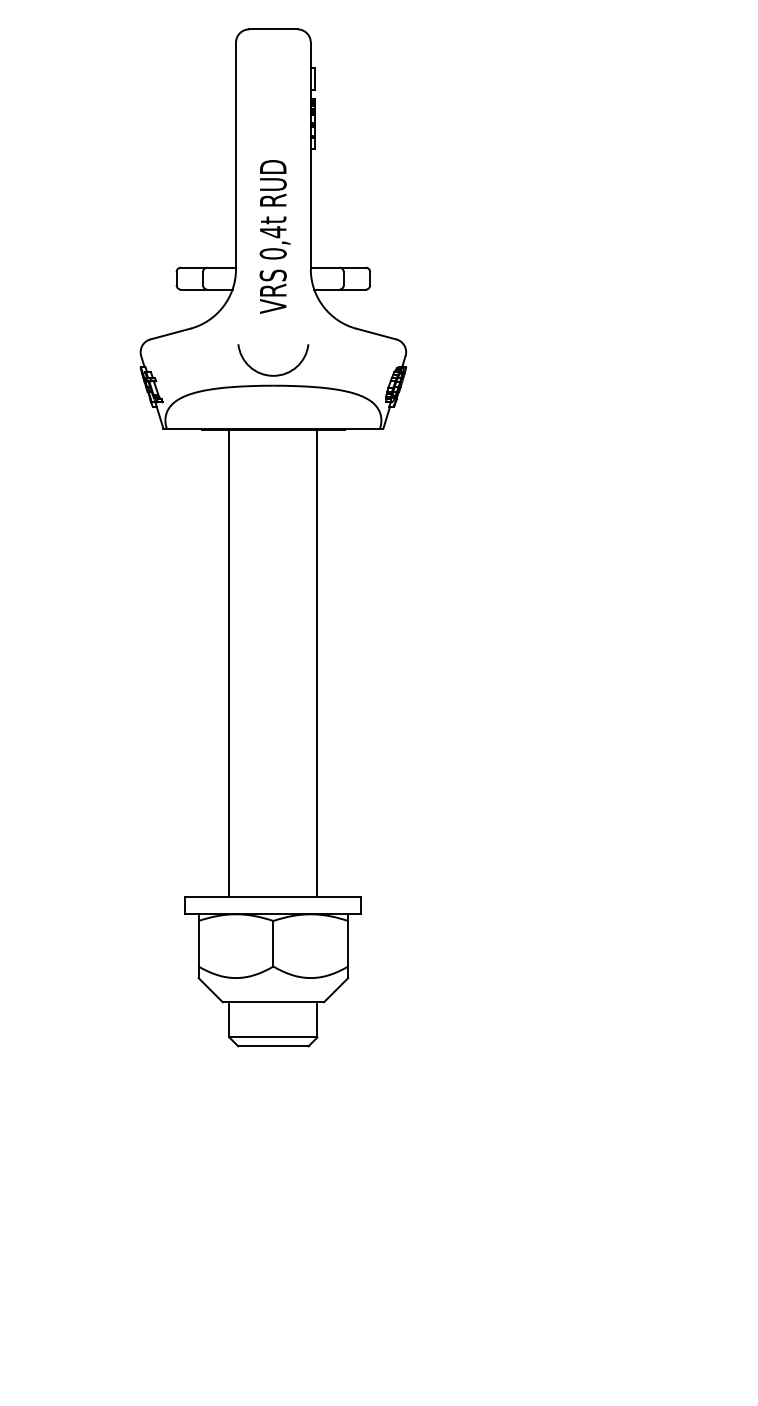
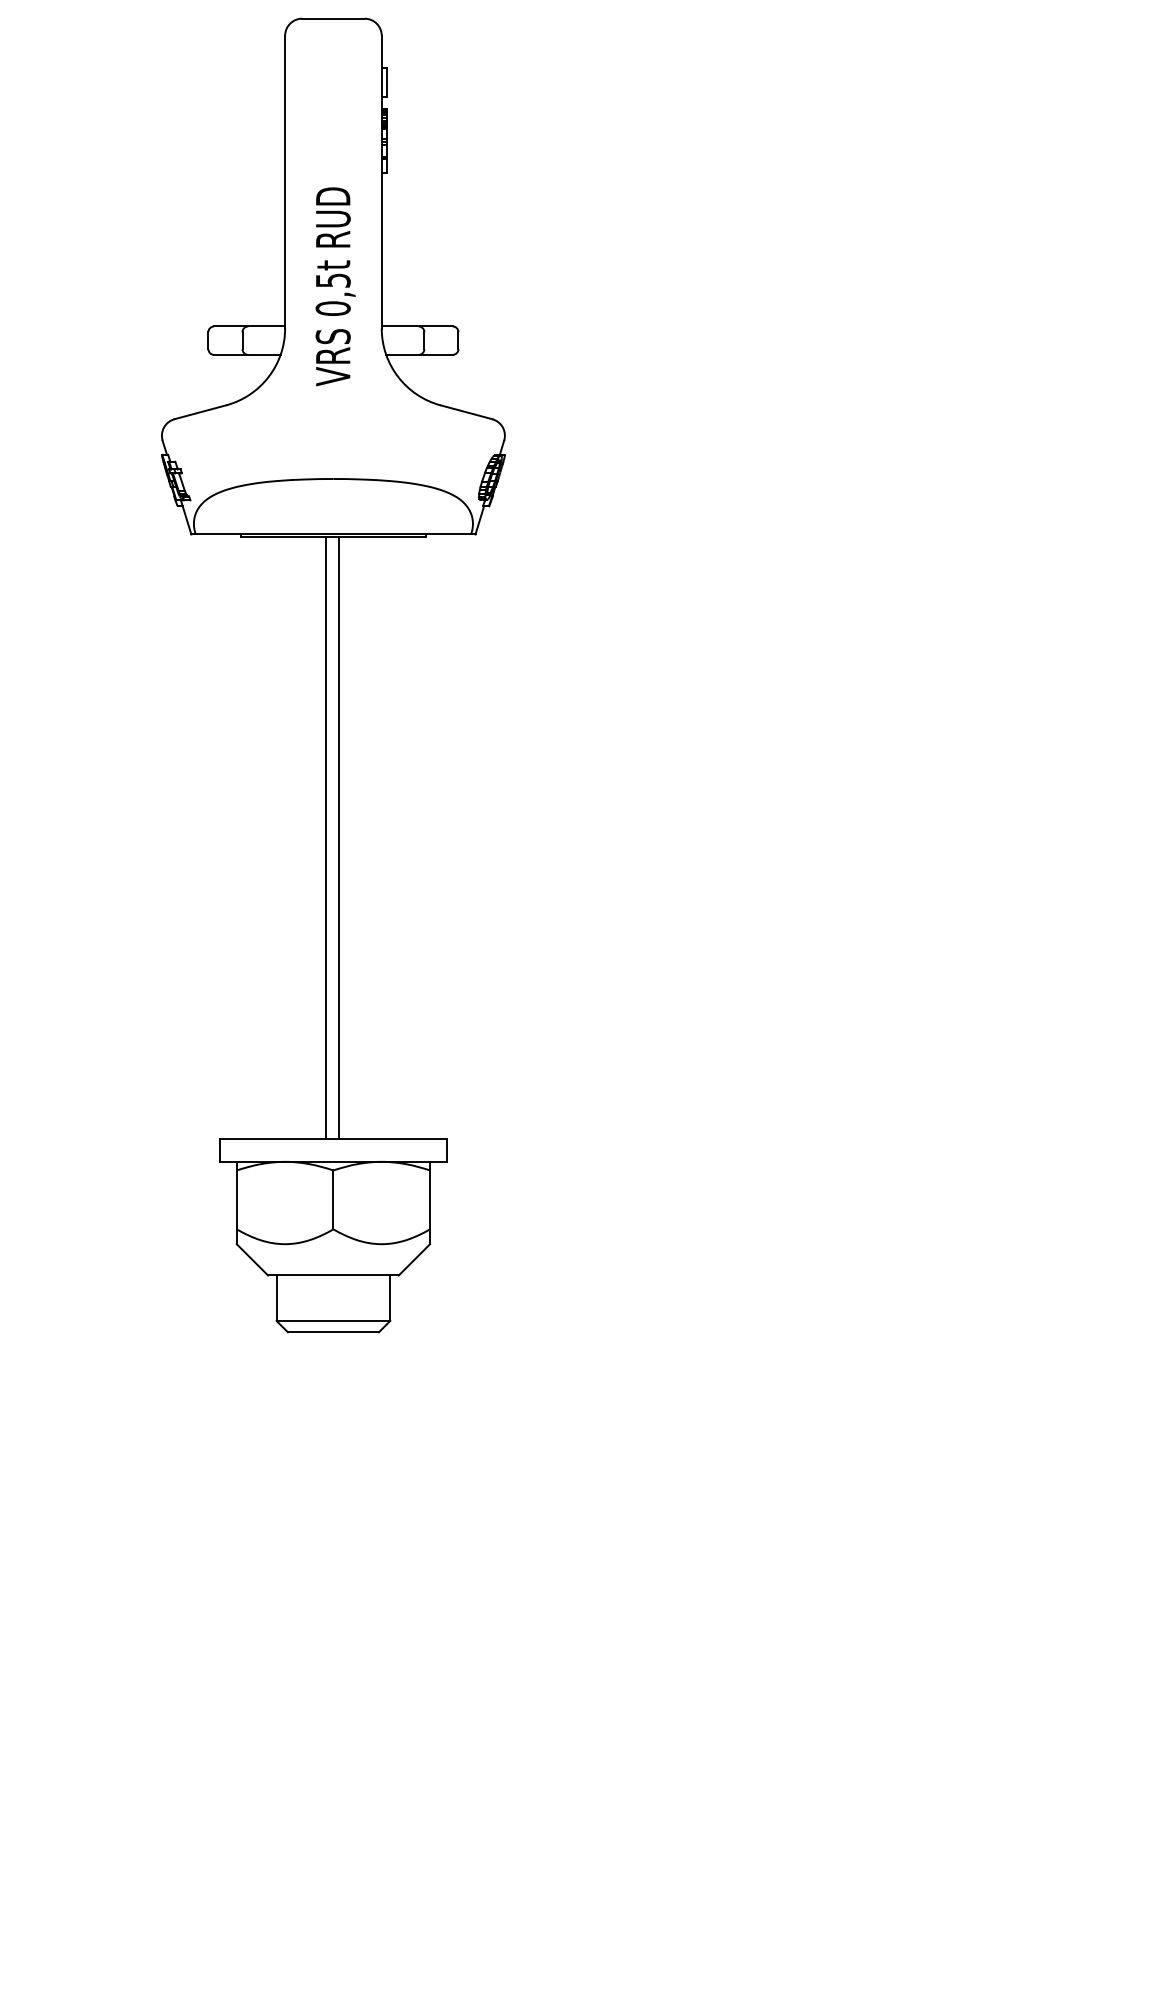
text: (273, 232) -> (333, 280), 0,4t -> 0,5t
arc: (273, 375) -> (333, 465), removed
line: (229, 663) -> (325, 837), moved
line: (317, 663) -> (339, 837), moved

